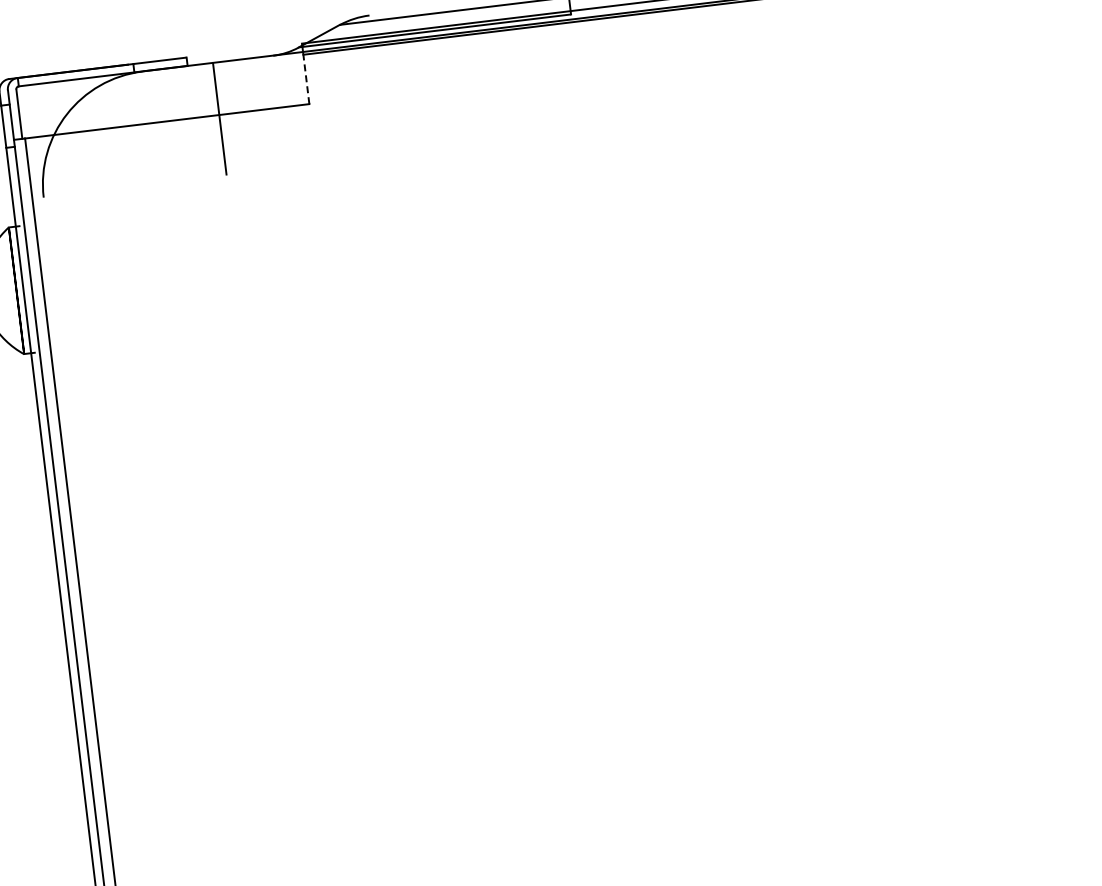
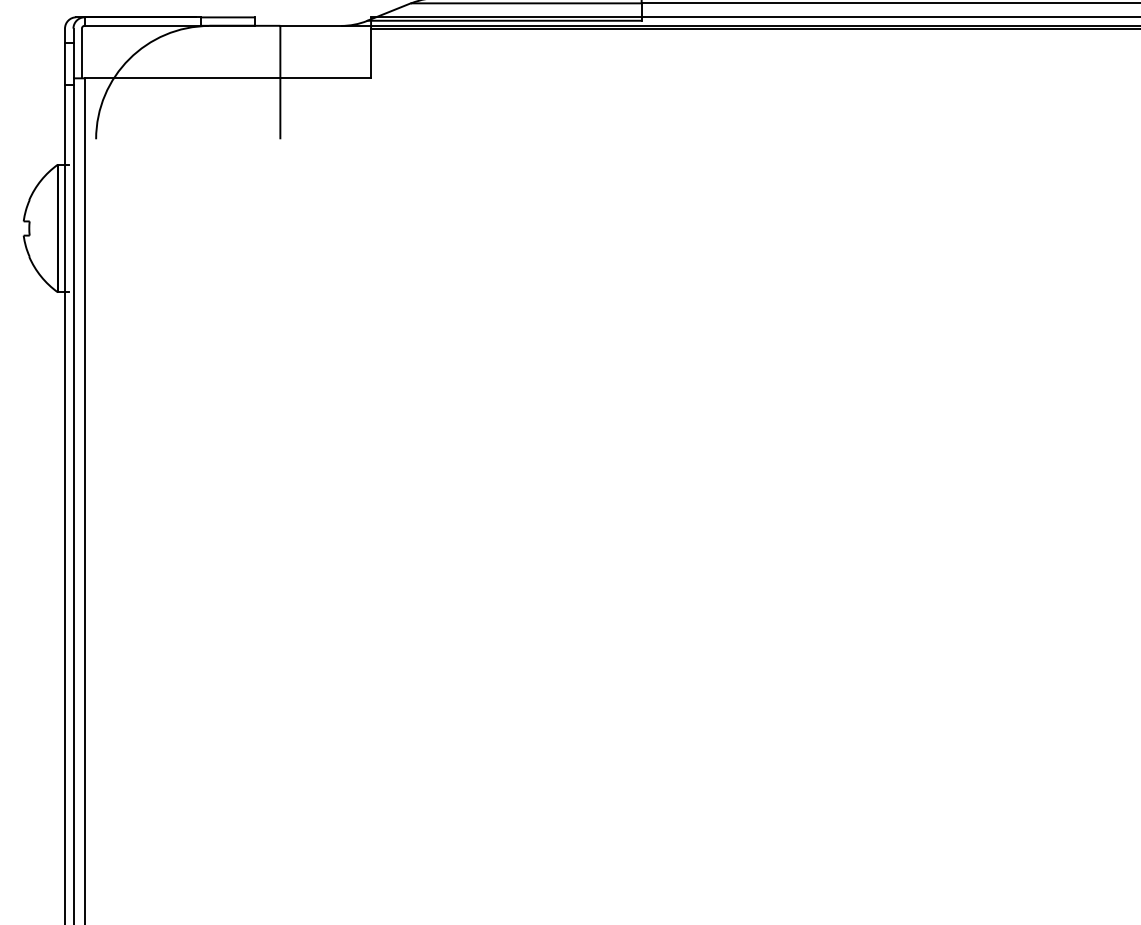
line: (306, 79) -> (371, 53), dashed -> solid

